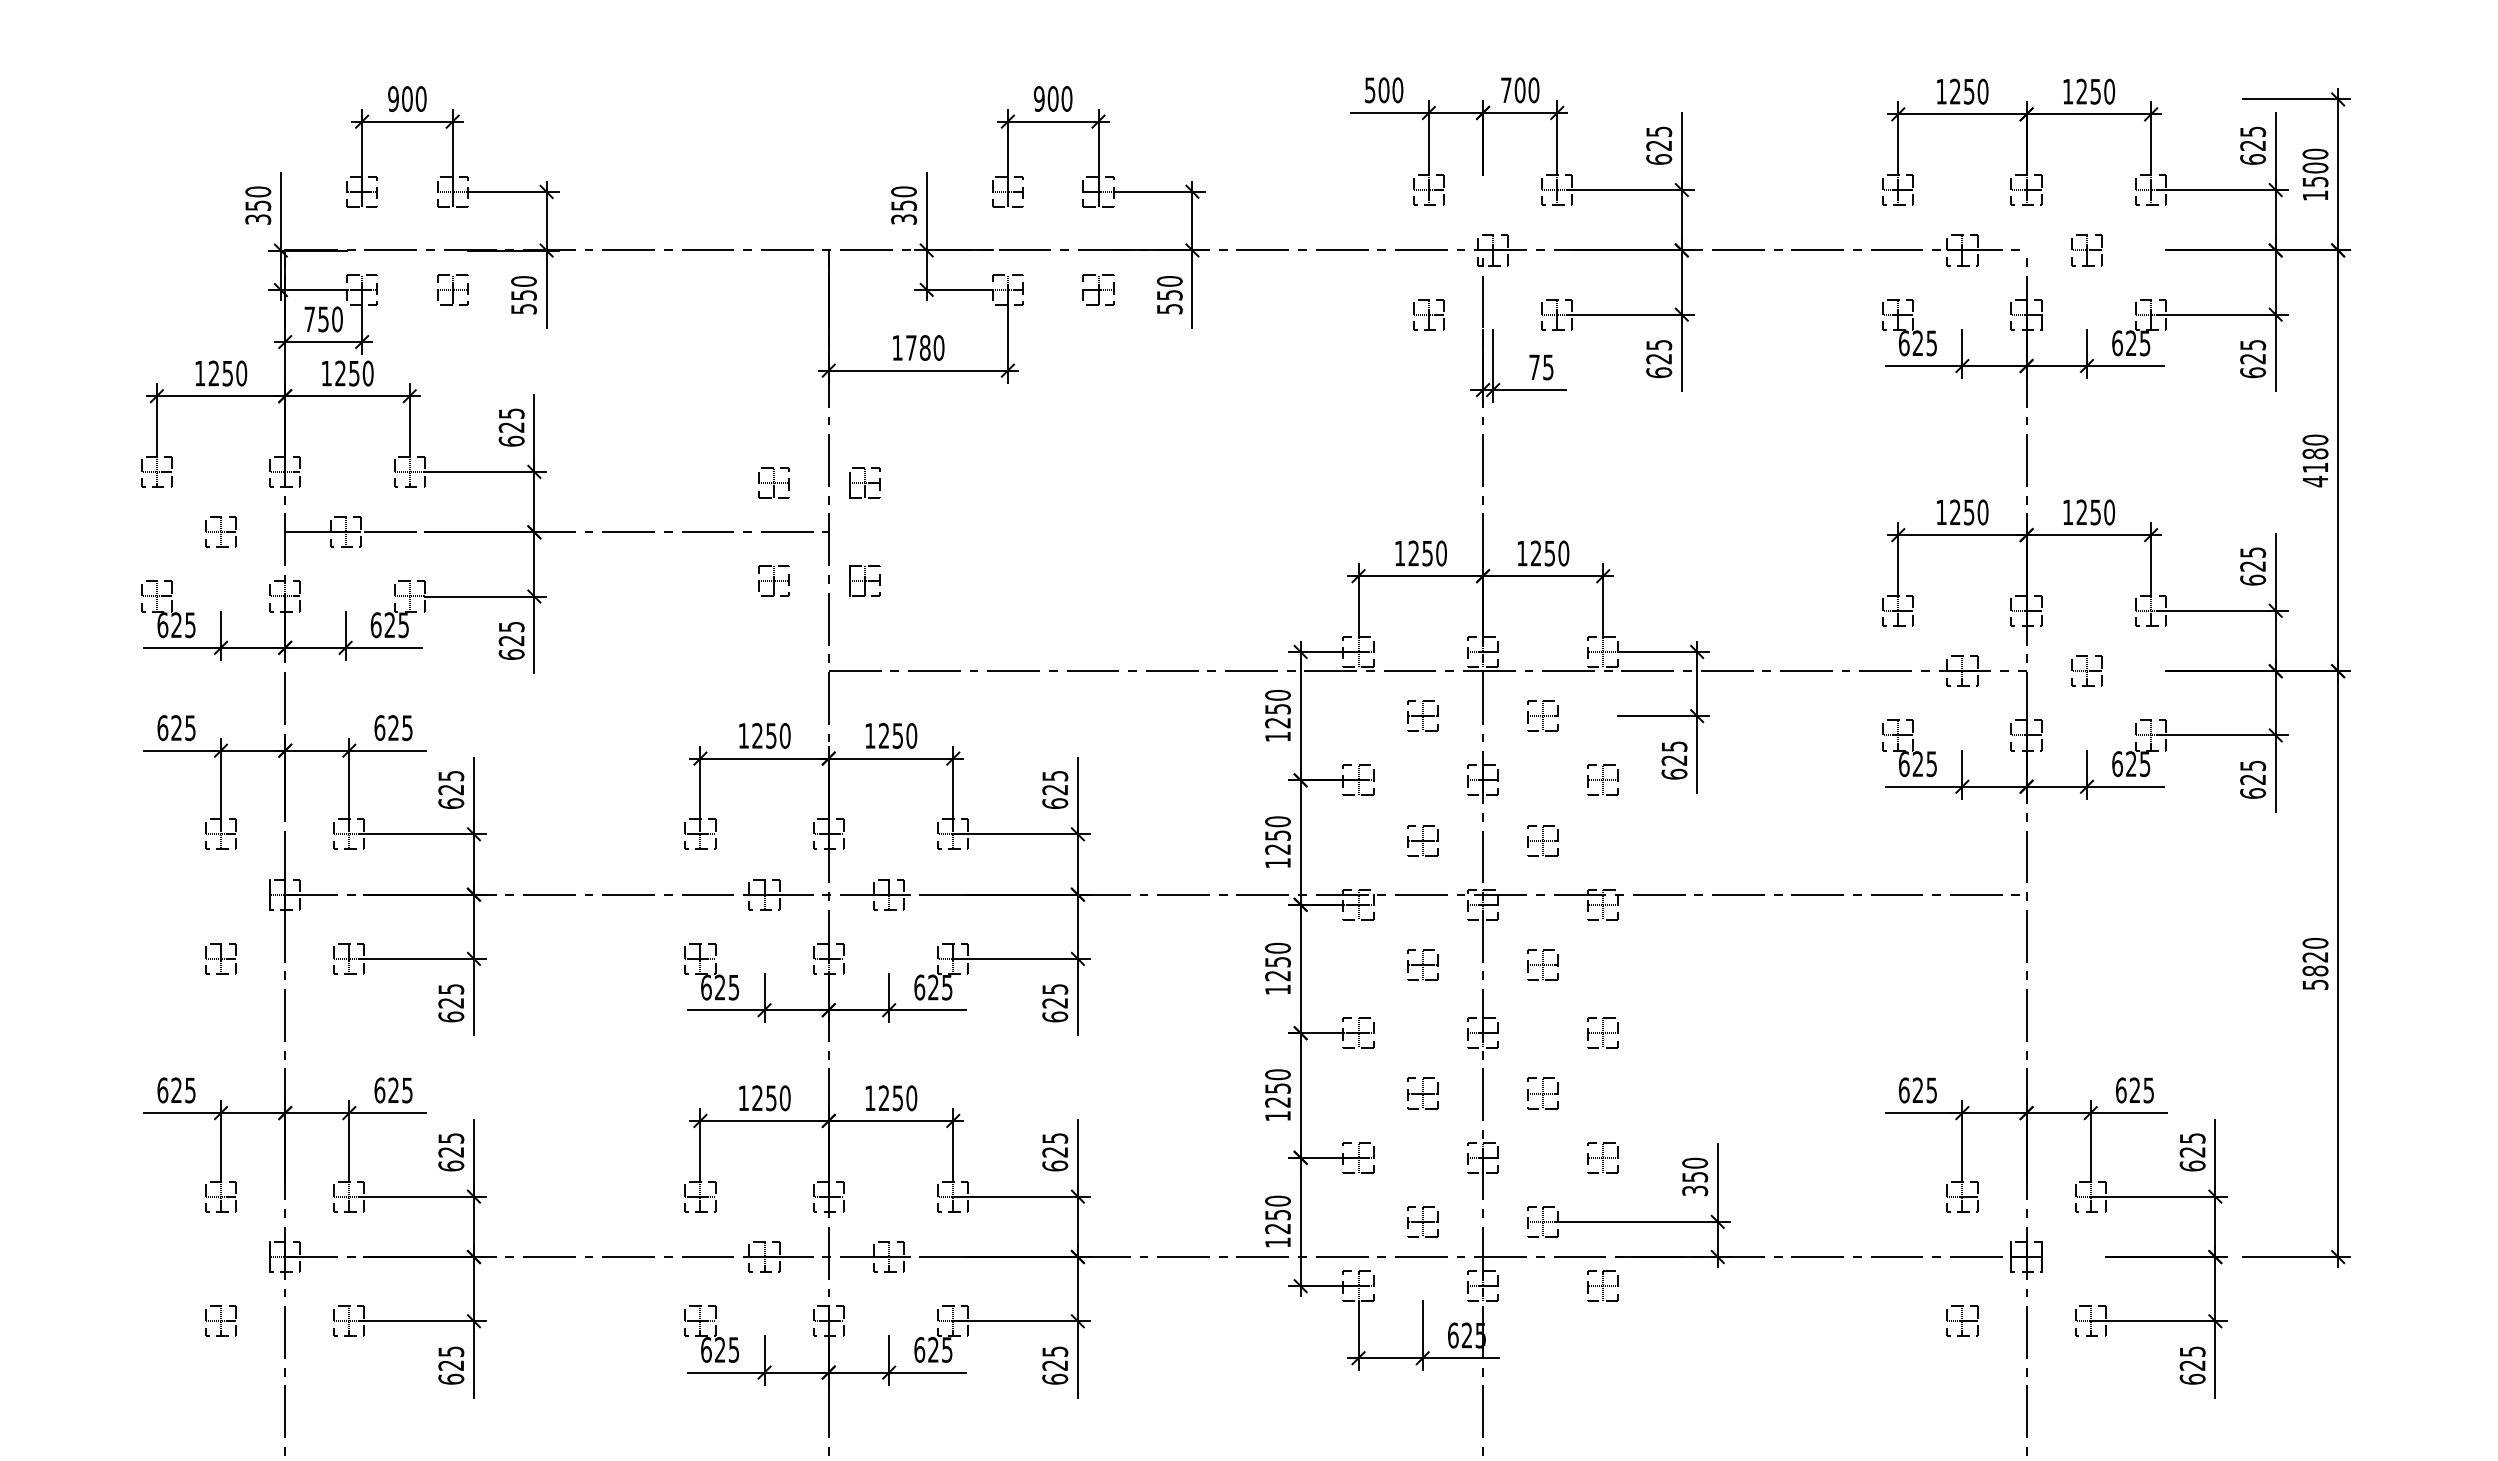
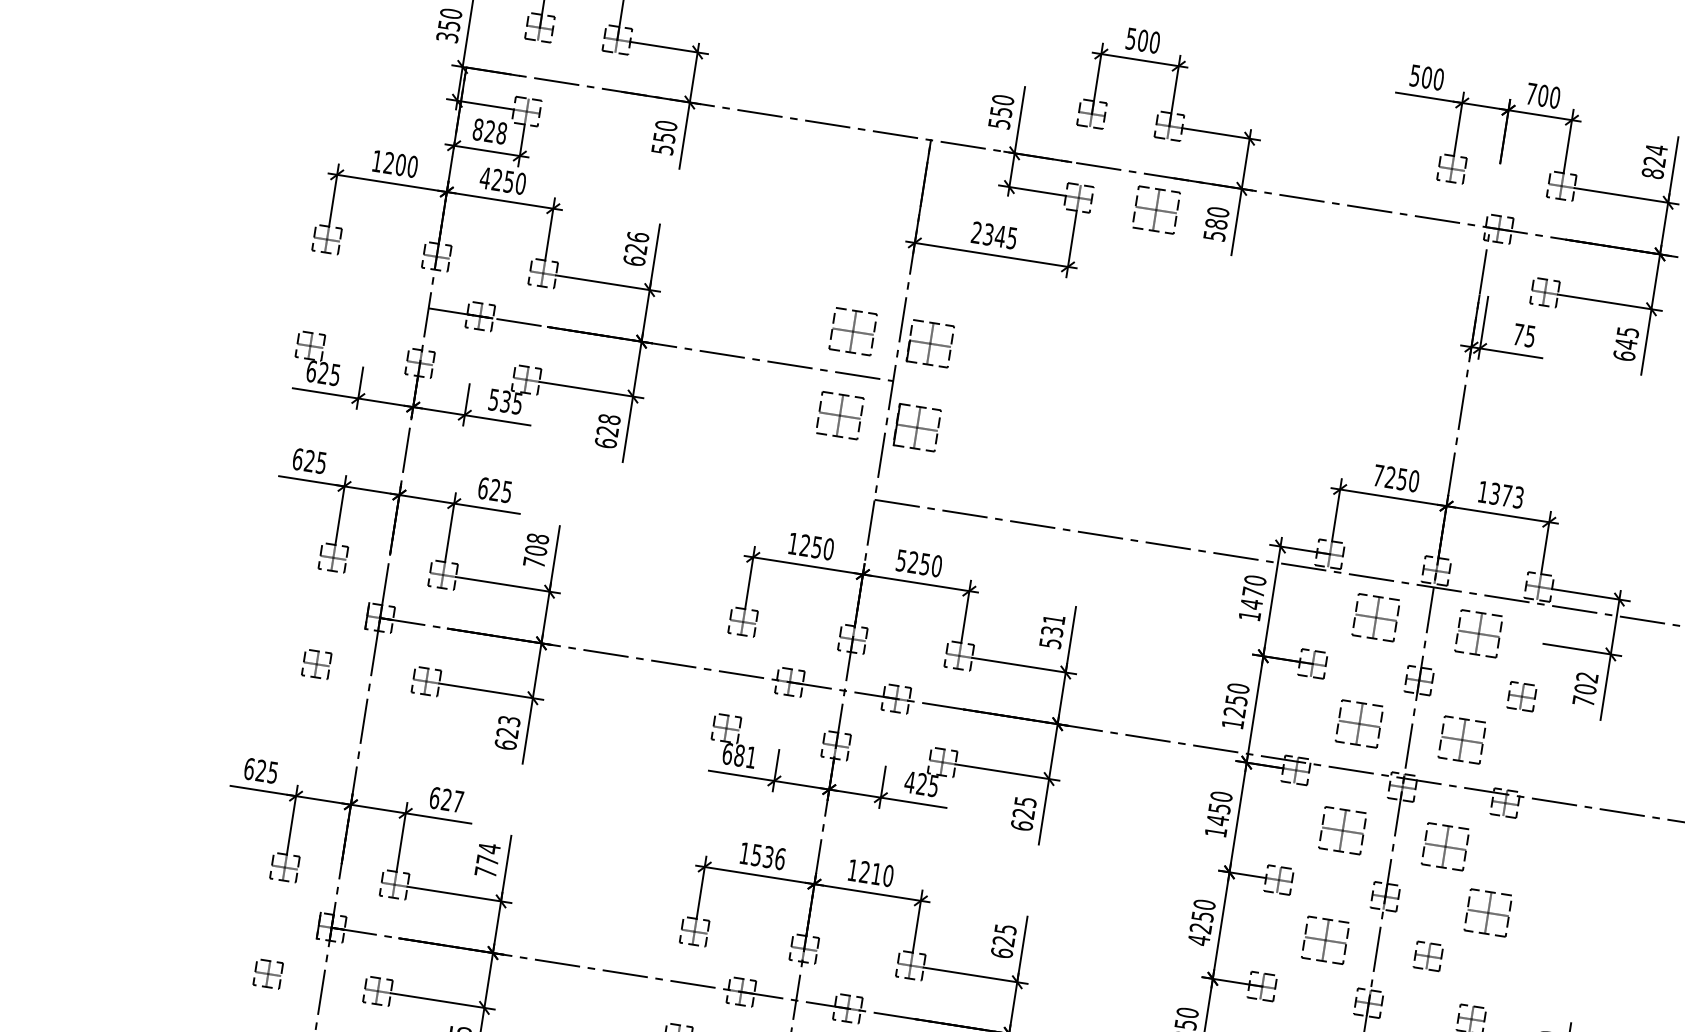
text: (1038, 98) -> (1130, 38), 900 -> 500
text: (1659, 145) -> (1655, 161), 625 -> 824
text: (903, 219) -> (998, 123), 350 -> 550
part: (452, 289) -> (604, 123), removed
part: (1098, 289) -> (1156, 209), size x1.6
text: (1169, 294) -> (1216, 223), 550 -> 580
part: (1428, 314) -> (1434, 275), removed
text: (323, 319) -> (489, 131), 750 -> 828
text: (918, 347) -> (994, 235), 1780 -> 2345
text: (1658, 358) -> (1625, 343), 625 -> 645
text: (227, 373) -> (400, 164), 1250 -> 1200
text: (326, 373) -> (485, 178), 1250 -> 4250
text: (511, 413) -> (637, 237), 625 -> 626
part: (773, 482) -> (852, 331), size x1.6
part: (864, 482) -> (930, 343), size x1.6
part: (220, 531) -> (373, 299), removed
text: (1400, 553) -> (1379, 475), 1250 -> 7250
text: (1550, 553) -> (1507, 495), 1250 -> 1373
part: (773, 580) -> (839, 414), size x1.6
part: (864, 580) -> (917, 427), size x1.6
text: (382, 625) -> (499, 401), 625 -> 535
text: (511, 626) -> (609, 419), 625 -> 628
part: (1422, 715) -> (1376, 617), size x1.6
part: (1542, 715) -> (1478, 633), size x1.6
text: (1277, 716) -> (1252, 598), 1250 -> 1470
text: (870, 735) -> (901, 560), 1250 -> 5250
text: (1674, 760) -> (1585, 689), 625 -> 702
text: (451, 789) -> (536, 550), 625 -> 708
text: (1055, 789) -> (1052, 631), 625 -> 531
part: (1422, 840) -> (1359, 723), size x1.6
part: (1542, 840) -> (1462, 740), size x1.6
part: (1422, 964) -> (1342, 829), size x1.6
part: (1542, 964) -> (1445, 846), size x1.6
text: (1277, 975) -> (1217, 819), 1250 -> 1450
text: (726, 987) -> (744, 756), 625 -> 681
text: (919, 987) -> (909, 782), 625 -> 425
text: (450, 989) -> (508, 721), 625 -> 623
part: (1602, 1032) -> (1487, 912), size x1.6
text: (407, 1090) -> (458, 801), 625 -> 627
part: (1422, 1093) -> (1325, 940), size x1.6
text: (771, 1098) -> (768, 857), 1250 -> 1536
text: (897, 1098) -> (876, 874), 1250 -> 1210
text: (1277, 1115) -> (1198, 939), 1250 -> 4250
text: (451, 1151) -> (487, 859), 625 -> 774

